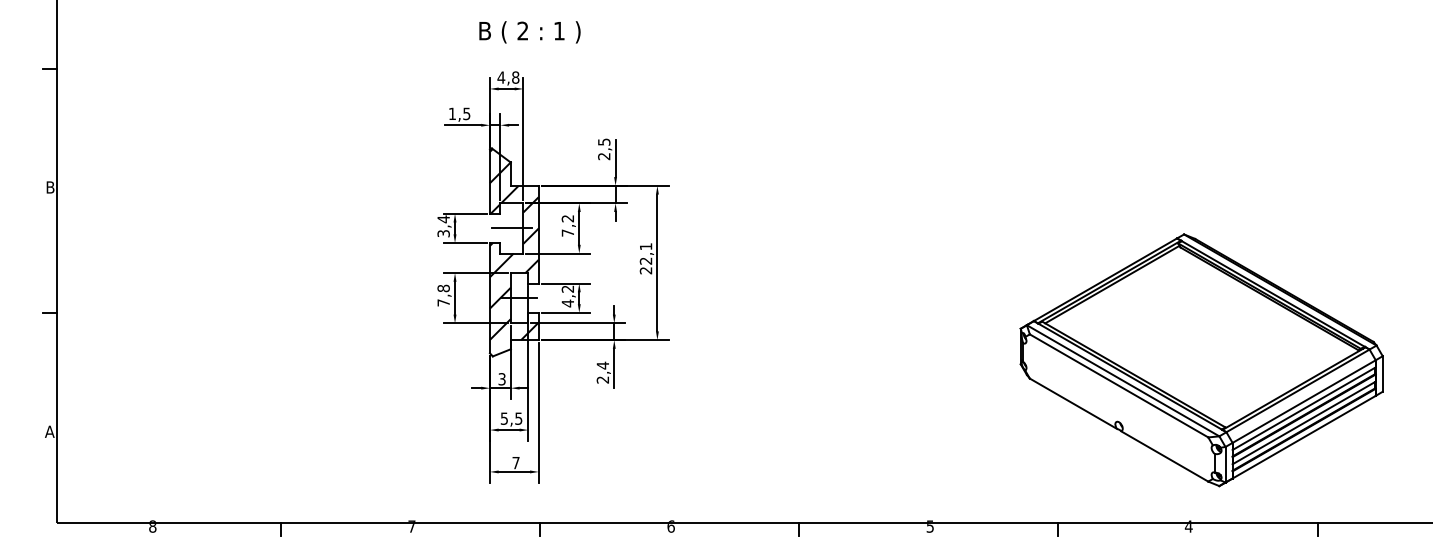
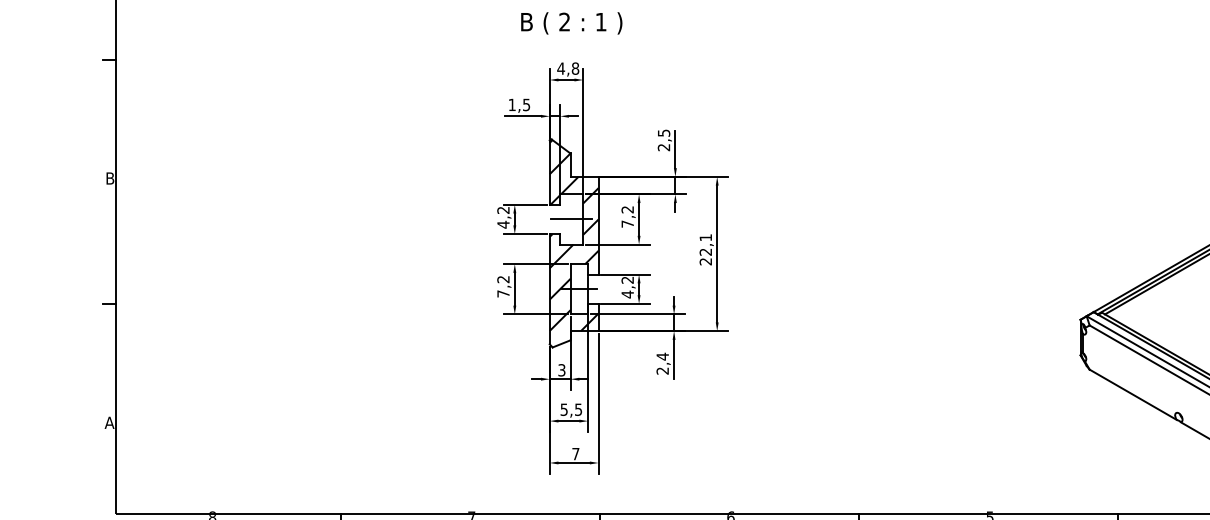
text: (529, 32) -> (571, 23), moved
text: (443, 226) -> (503, 217), 3,4 -> 4,2
text: (443, 288) -> (503, 279), 7,8 -> 7,2

